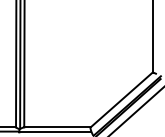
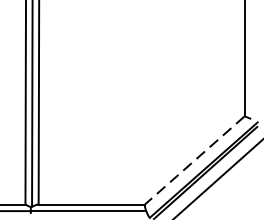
line: (121, 100) -> (194, 161), solid -> dashed

